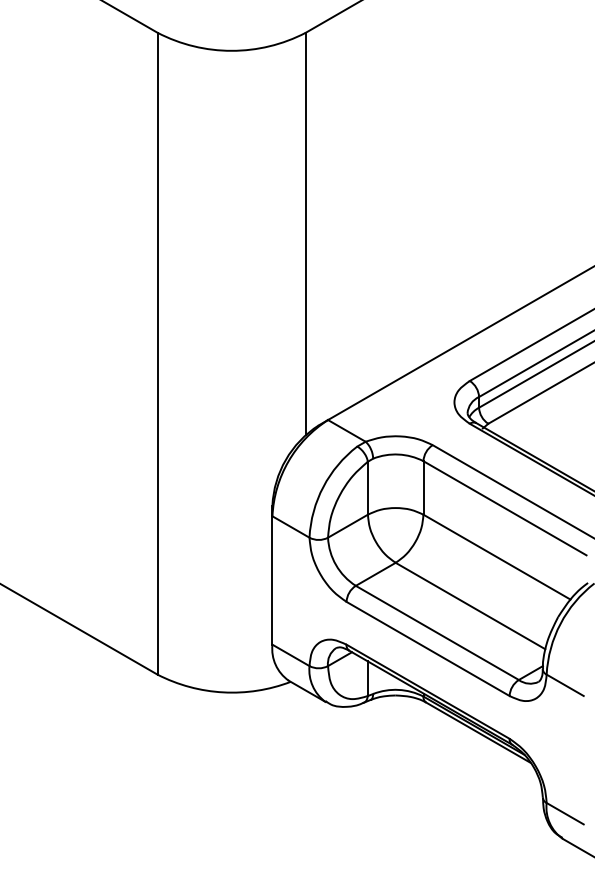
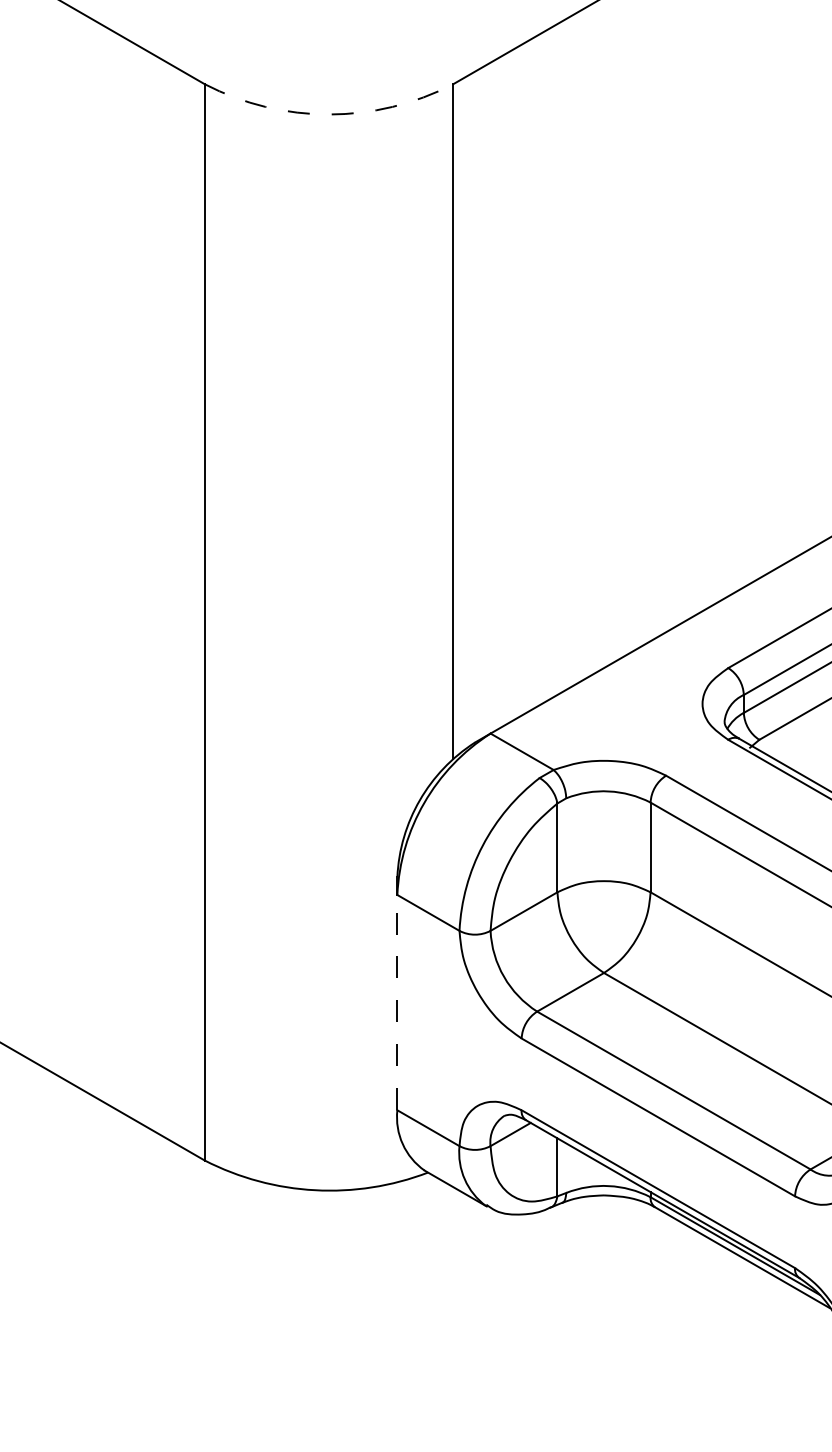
arc: (231, 50) -> (328, 113), solid -> dashed
line: (272, 580) -> (397, 1002), solid -> dashed

